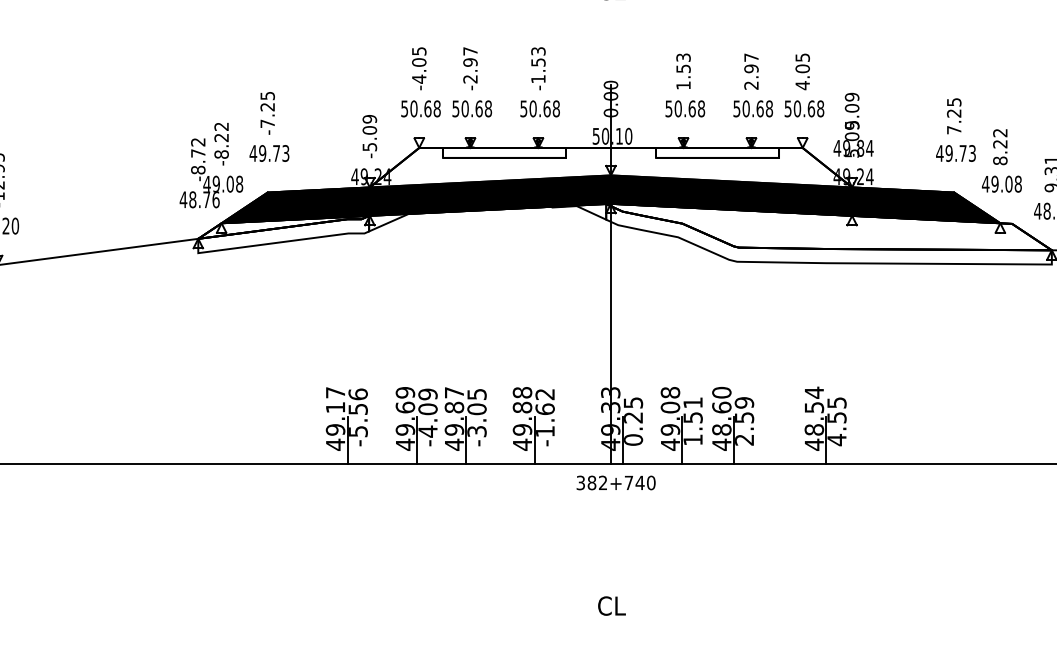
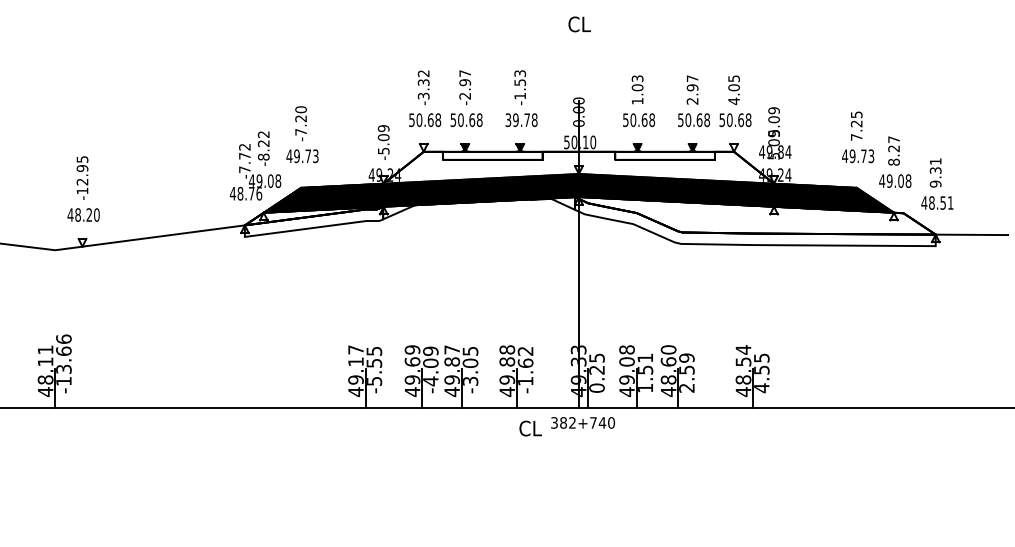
text: (418, 64) -> (423, 84), -4.05 -> -3.32
text: (683, 68) -> (637, 87), 1.53 -> 1.03
text: (266, 95) -> (300, 109), -7.25 -> -7.20
text: (535, 109) -> (517, 120), 50.68 -> 39.78
text: (999, 132) -> (893, 139), 8.22 -> 8.27
text: (197, 169) -> (244, 169), -8.72 -> -7.72
text: (358, 393) -> (374, 350), -5.56 -> -5.55
text: (611, 605) -> (530, 428), moved

